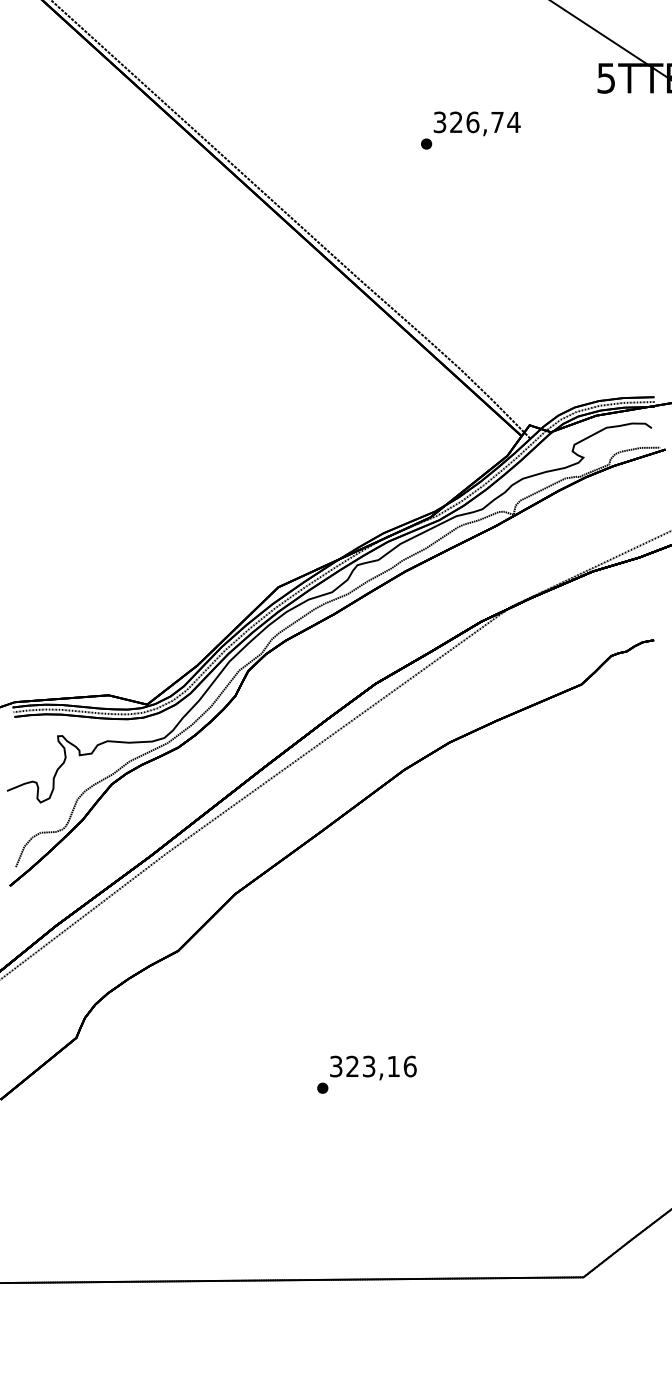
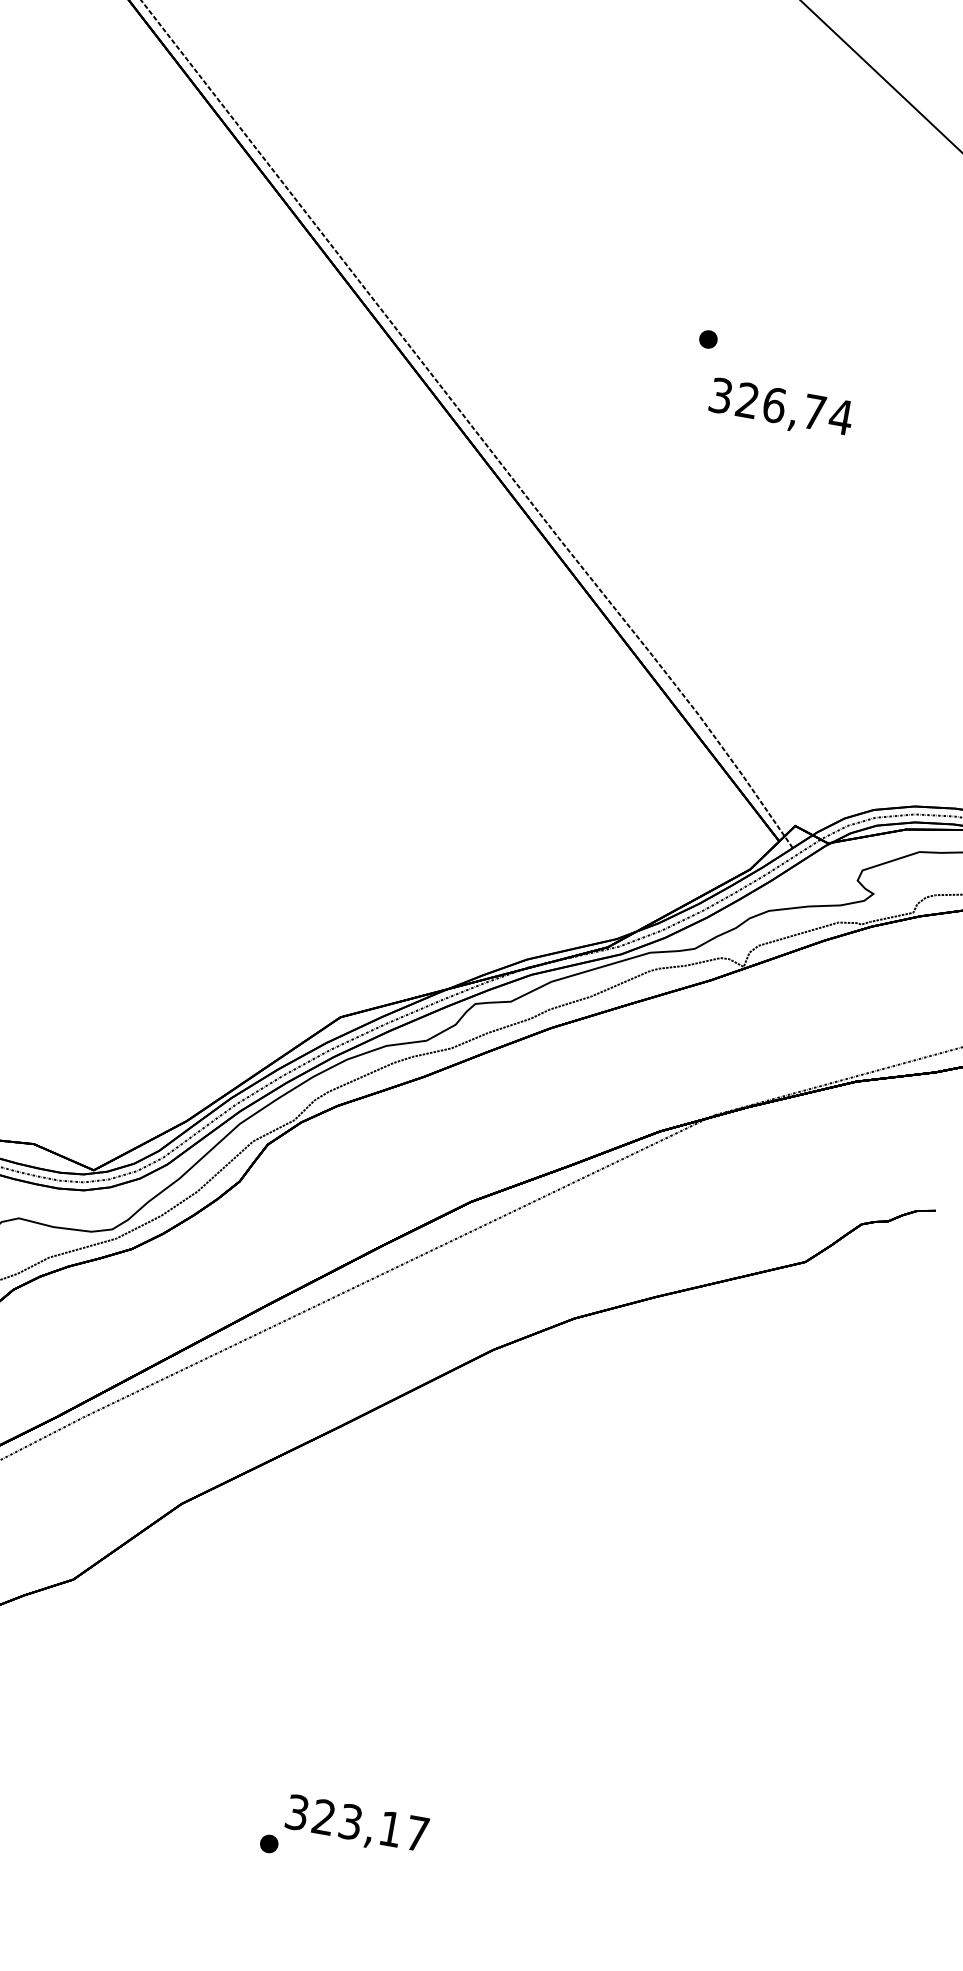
text: (476, 123) -> (779, 408), moved
text: (409, 1066) -> (416, 1833), 323,16 -> 323,17

